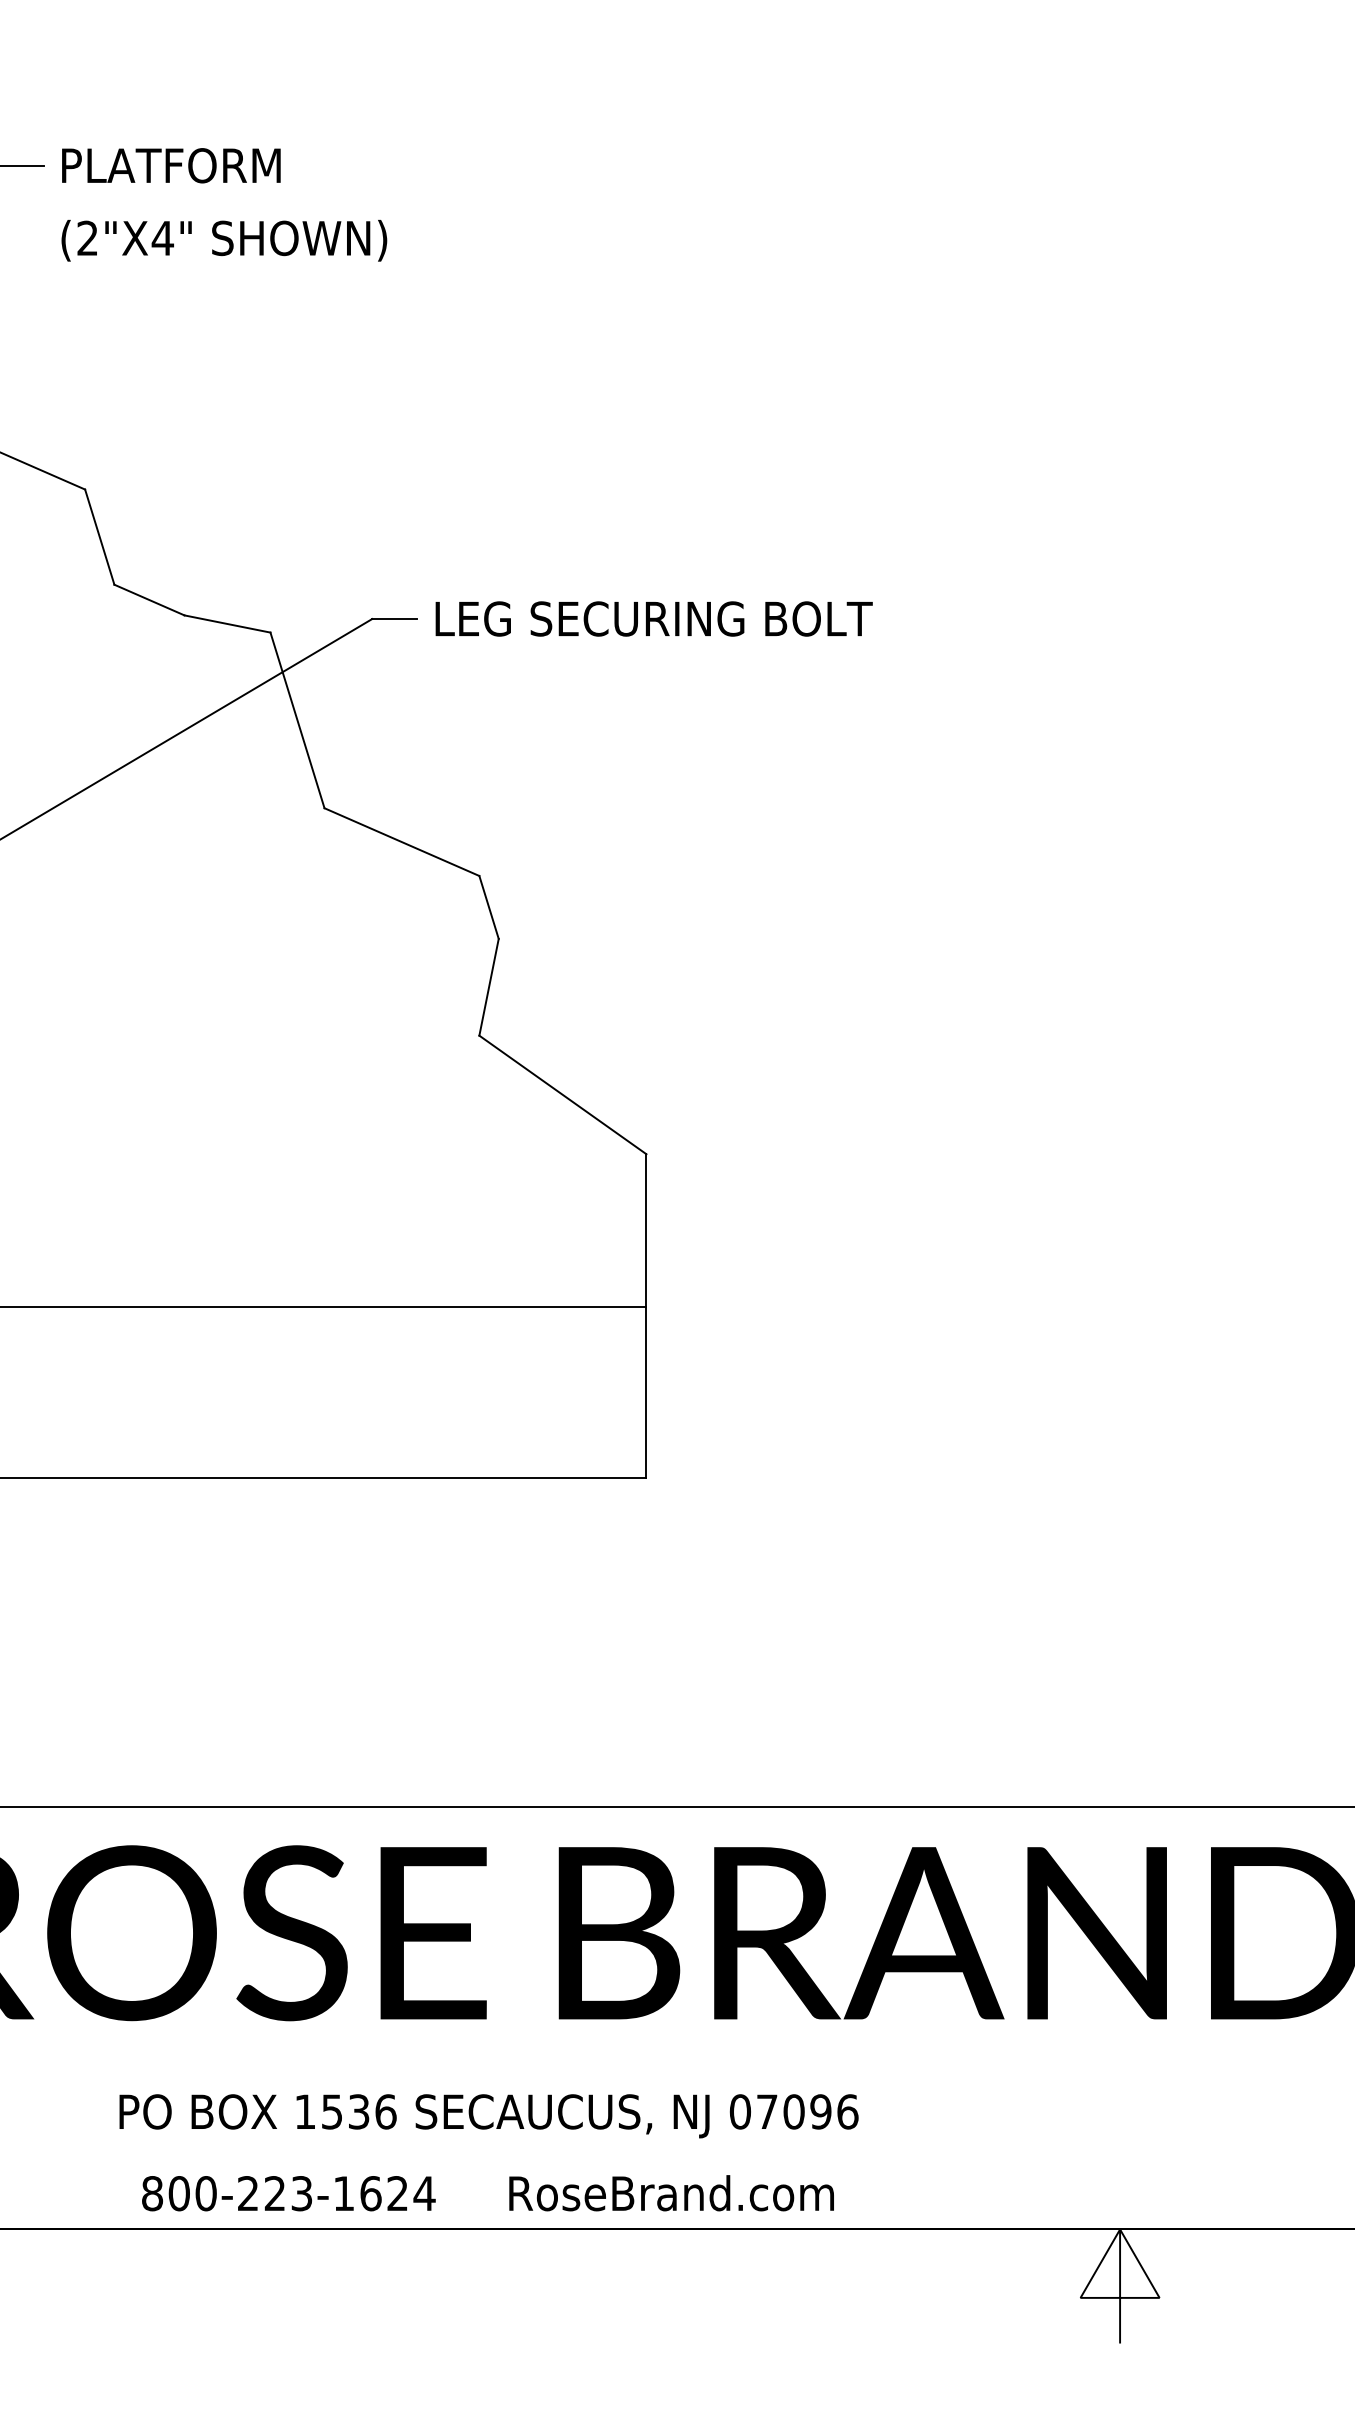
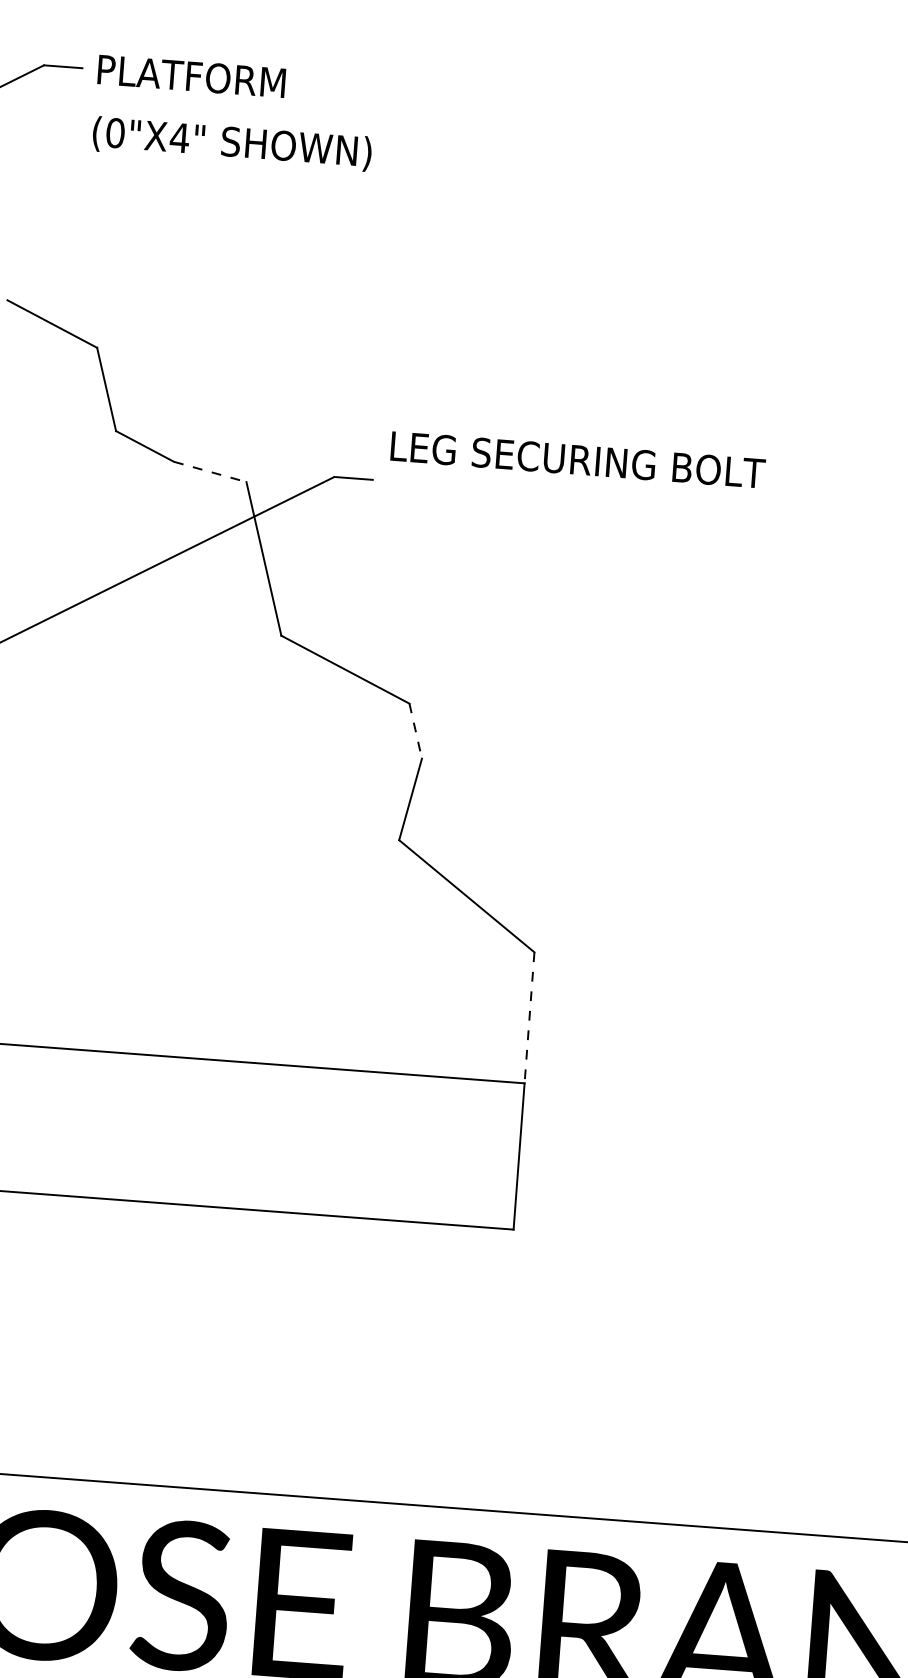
text: (87, 238) -> (115, 133), (2"X4" -> (0"X4"
text: (653, 618) -> (577, 459), moved
line: (227, 624) -> (210, 472), solid -> dashed
line: (489, 907) -> (416, 731), solid -> dashed
line: (646, 1230) -> (529, 1017), solid -> dashed

